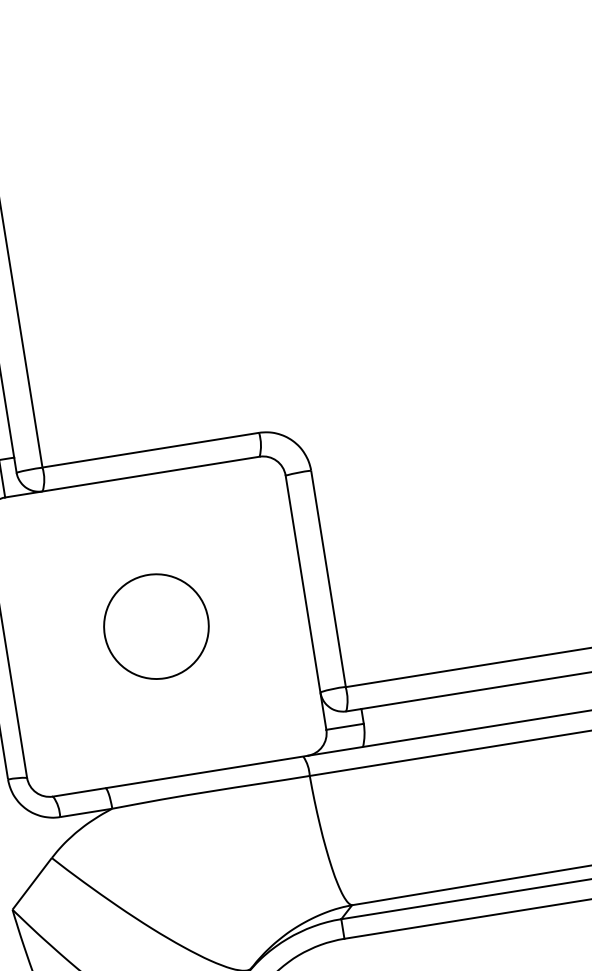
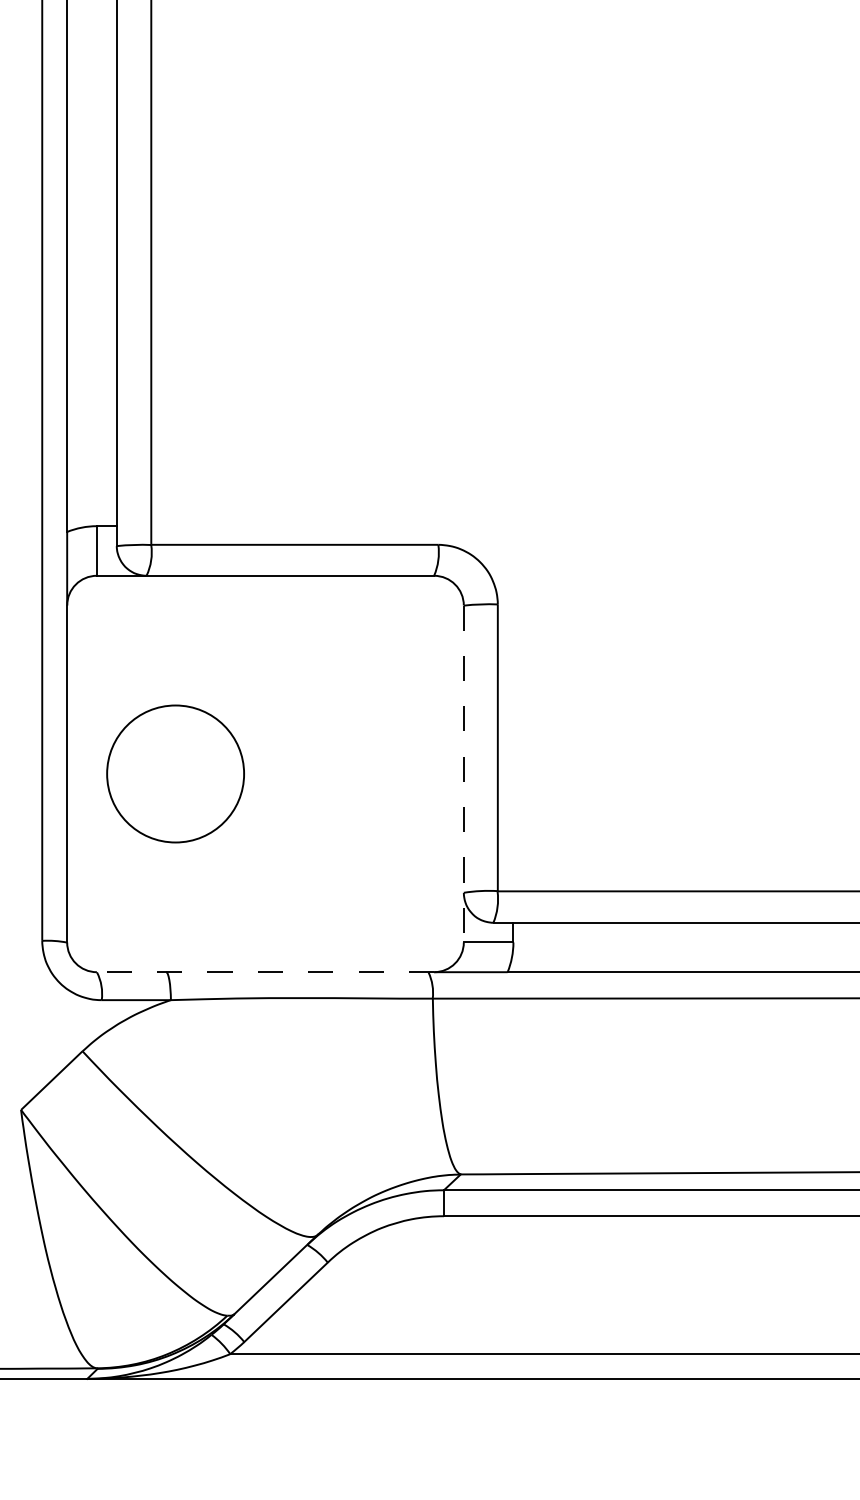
line: (305, 603) -> (463, 774), solid -> dashed
circle: (156, 626) -> (175, 773), moved
line: (180, 776) -> (265, 972), solid -> dashed

